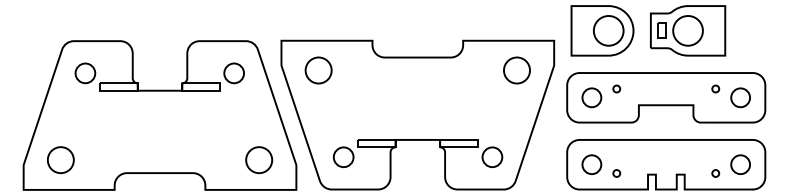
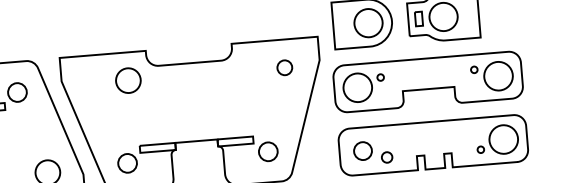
circle: (318, 70) -> (128, 80), moved
circle: (516, 70) -> (284, 67), size x0.6
circle: (591, 97) -> (357, 87), size x1.6
circle: (740, 97) -> (498, 75), size x1.6
circle: (740, 164) -> (503, 139), size x1.6
circle: (616, 173) -> (386, 157), size x1.6

